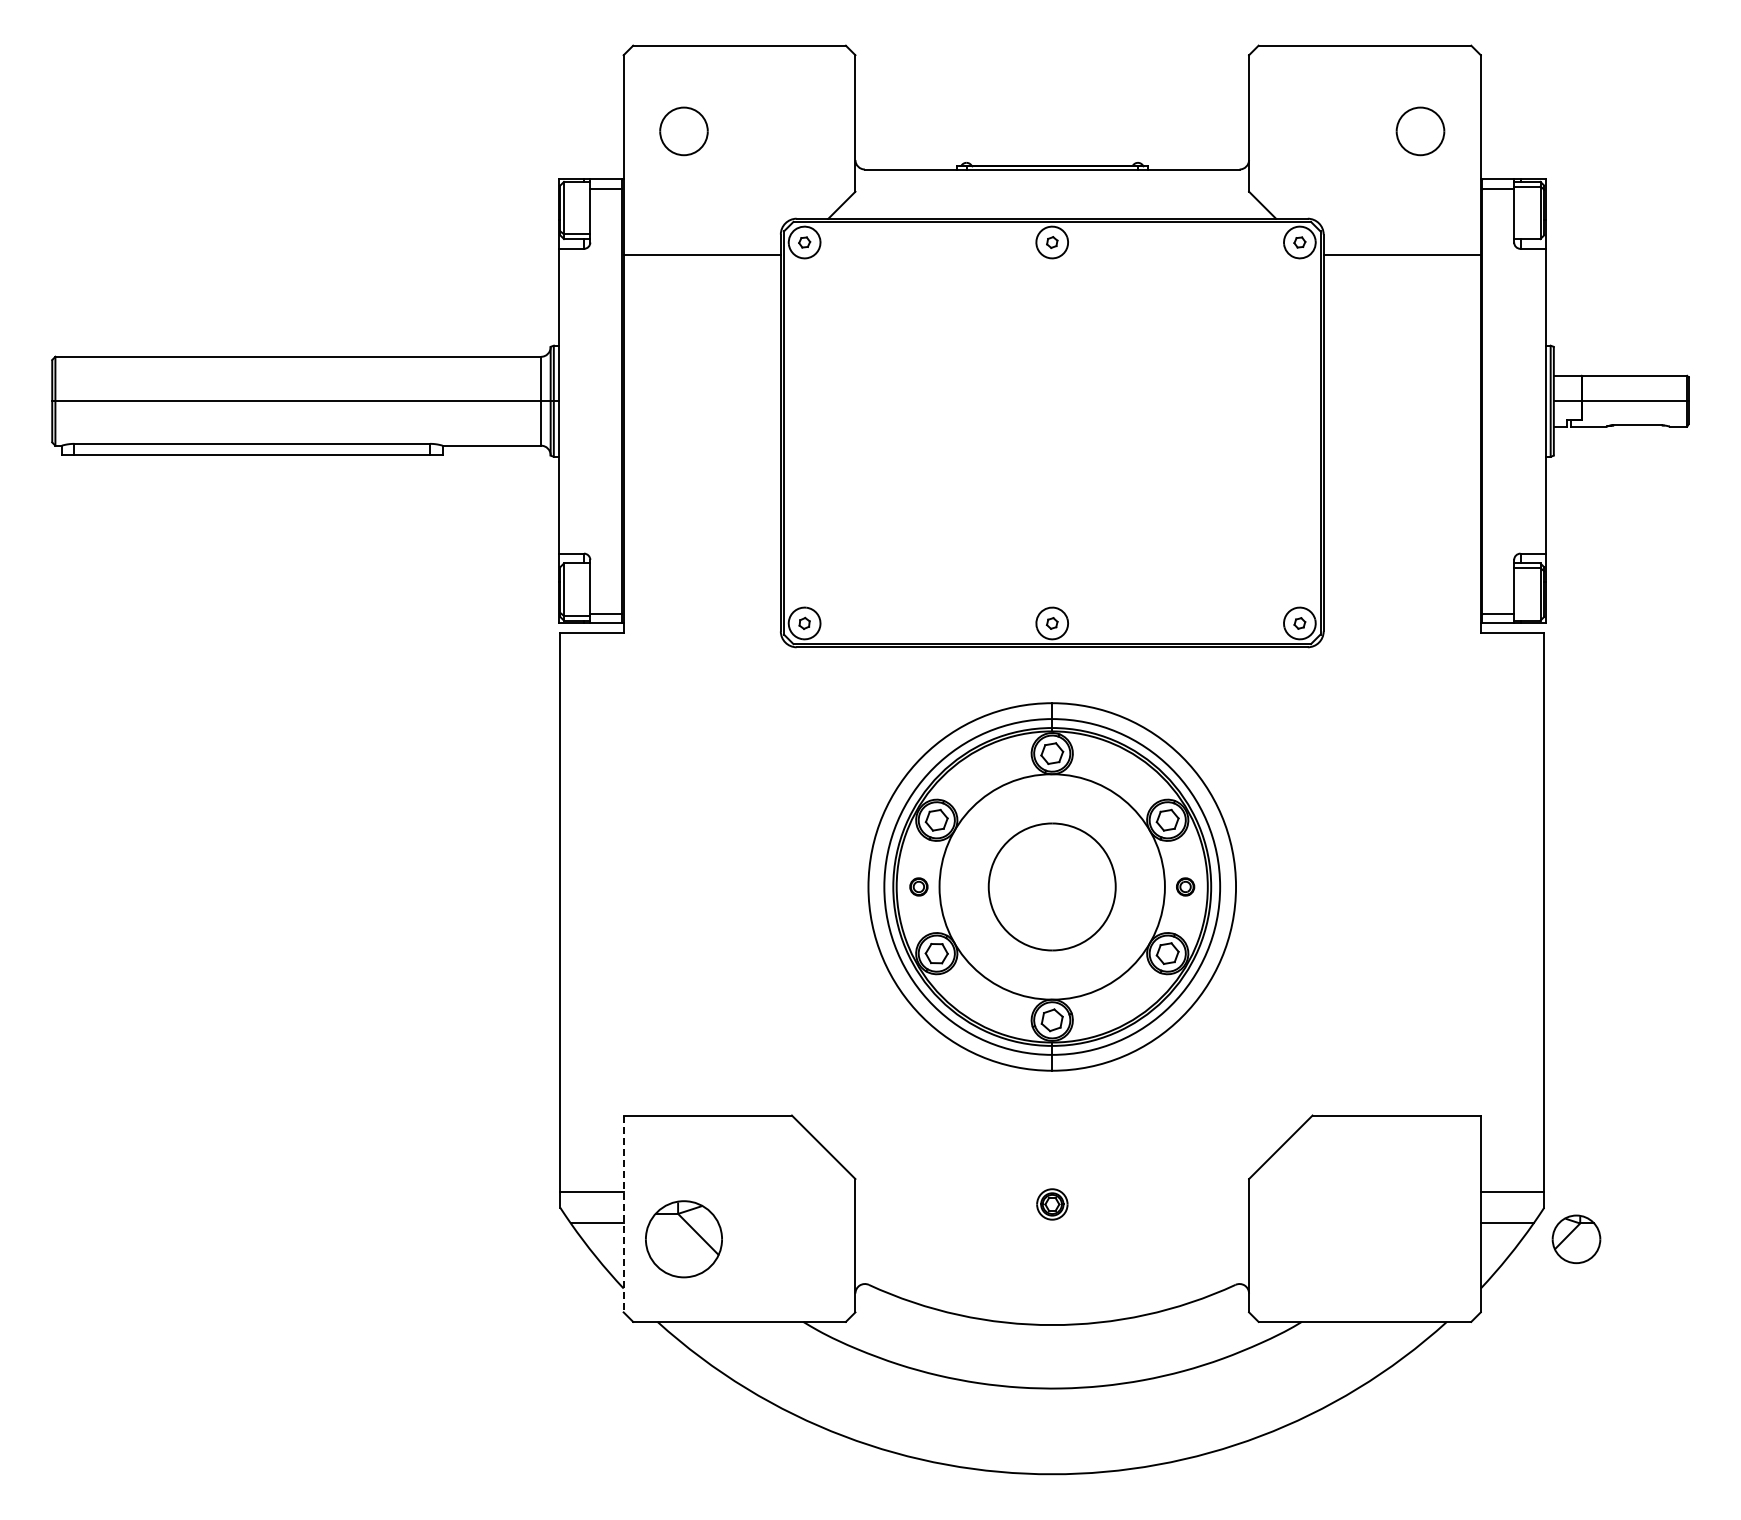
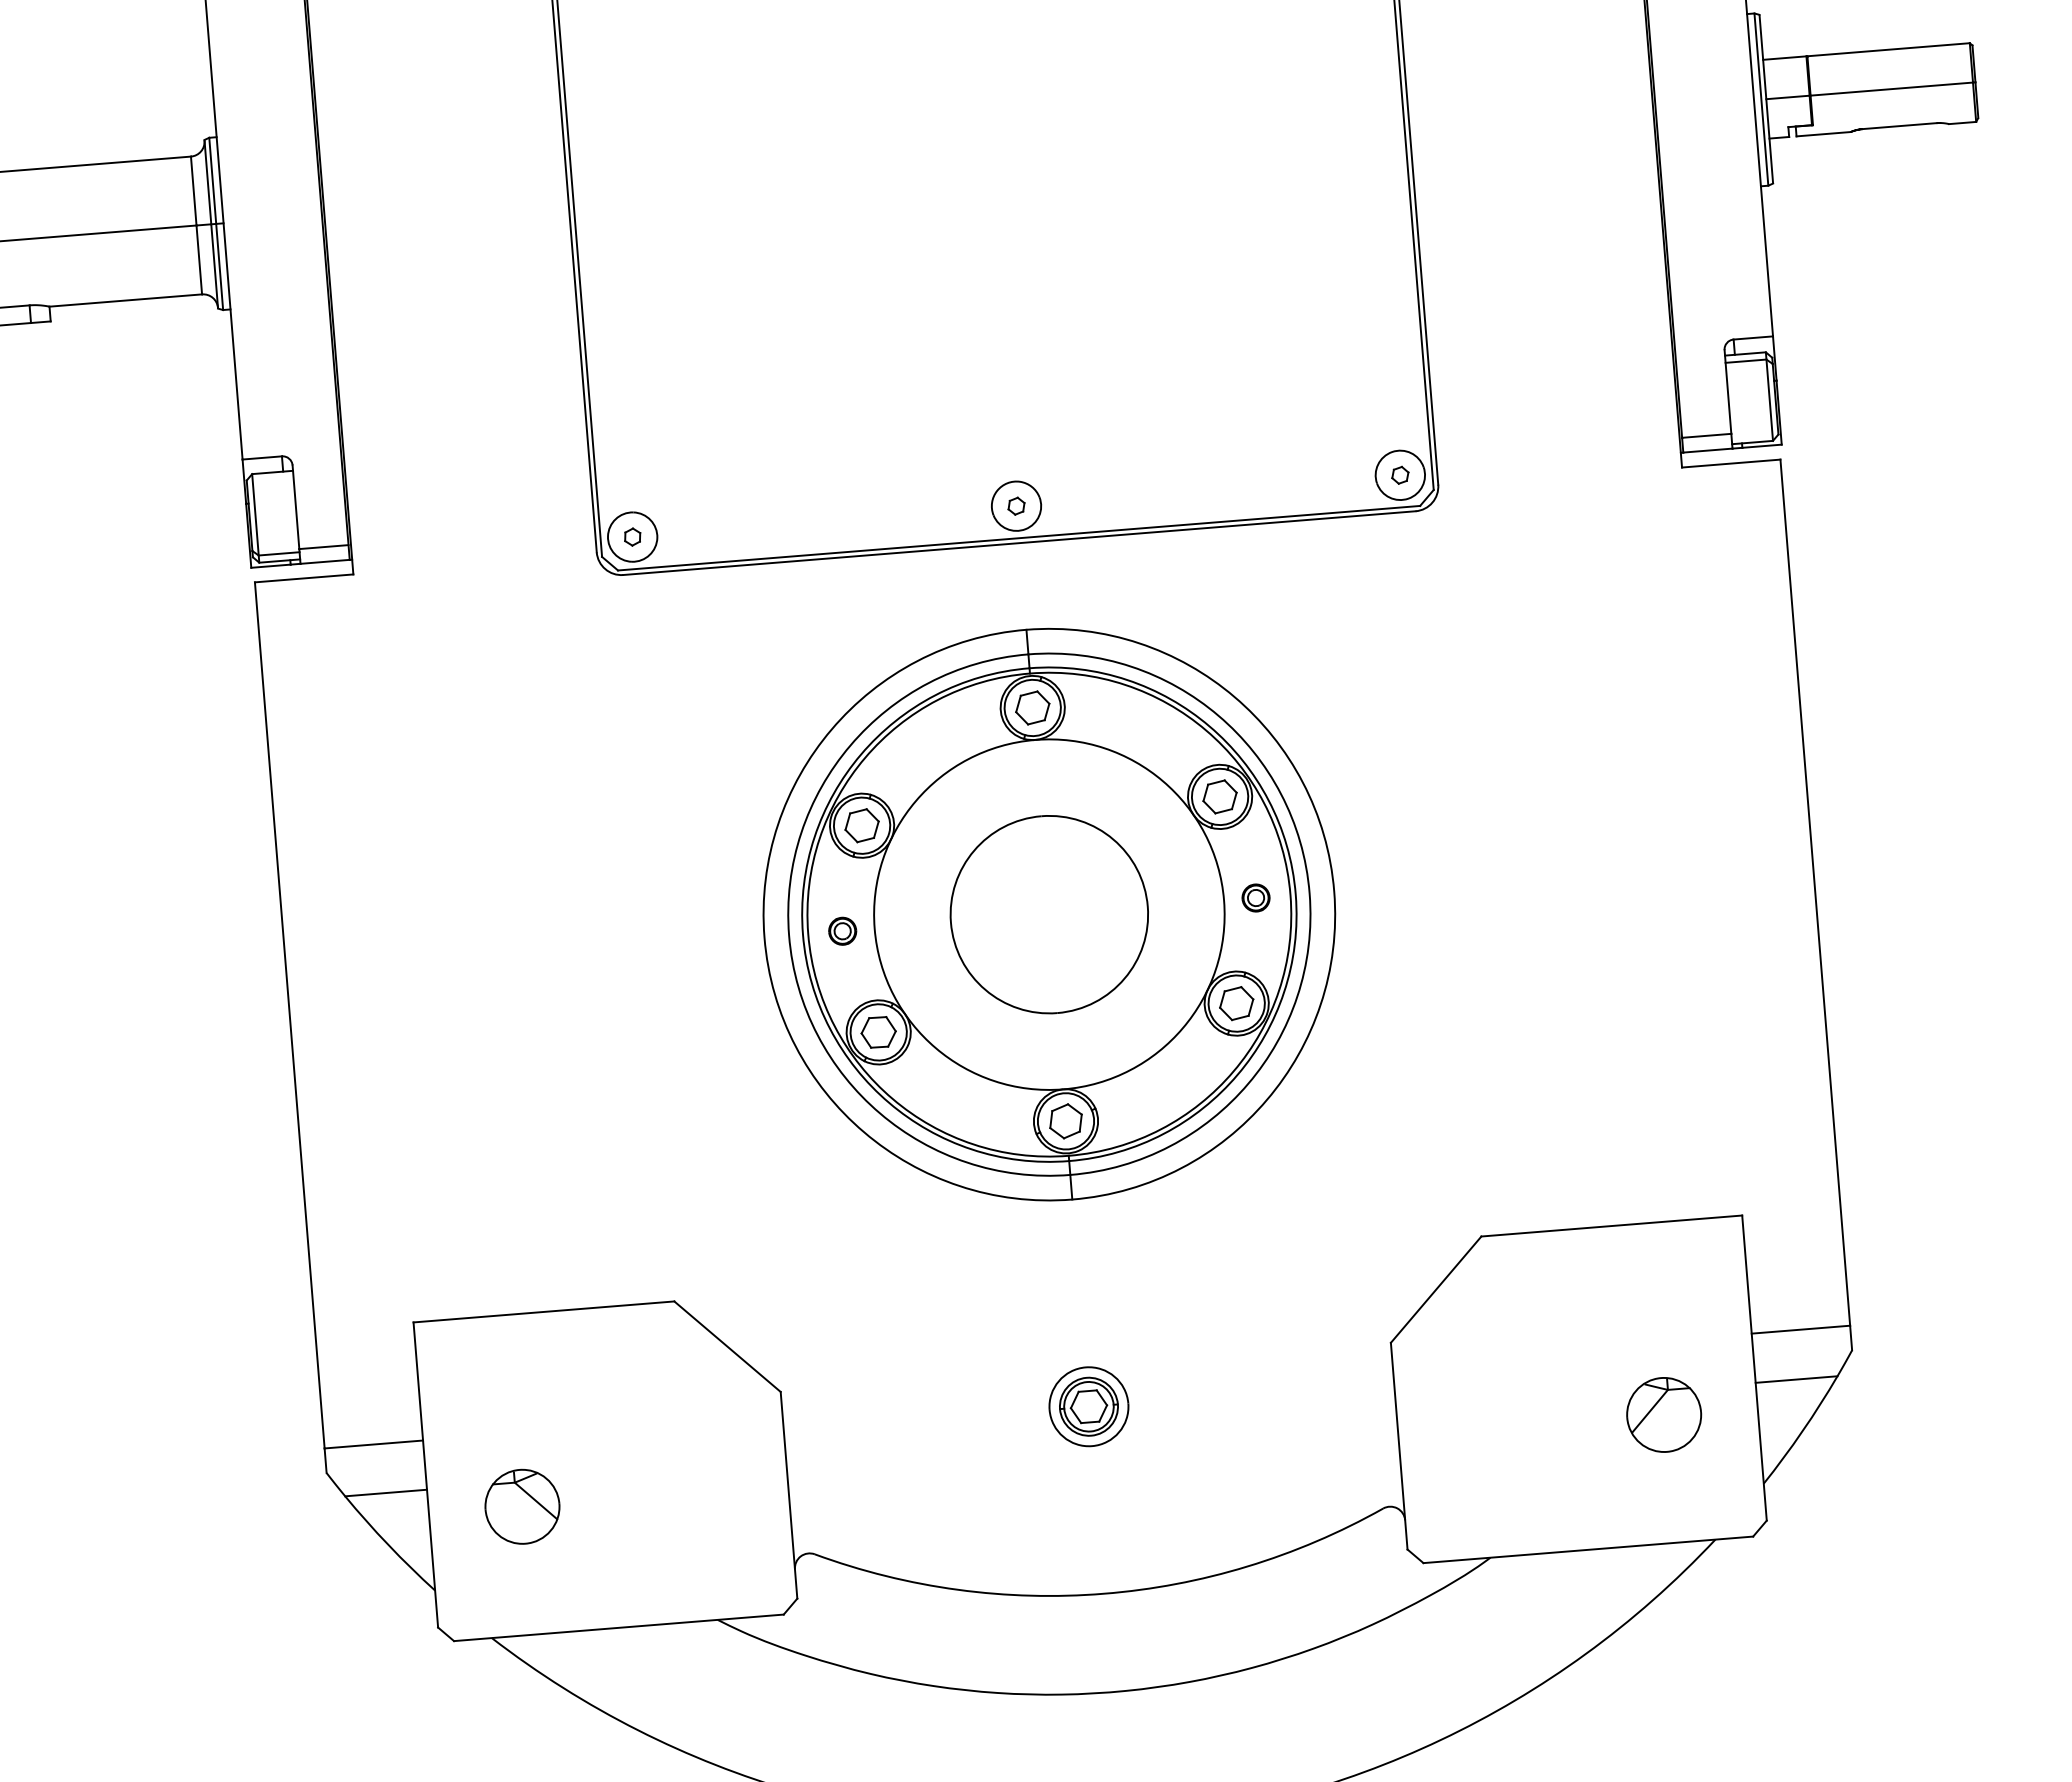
part: (1052, 1204) -> (1089, 1406), size x1.67
line: (623, 1214) -> (425, 1475), dashed -> solid
part: (683, 1239) -> (521, 1507), size x0.62
part: (1576, 1239) -> (1664, 1415), moved

